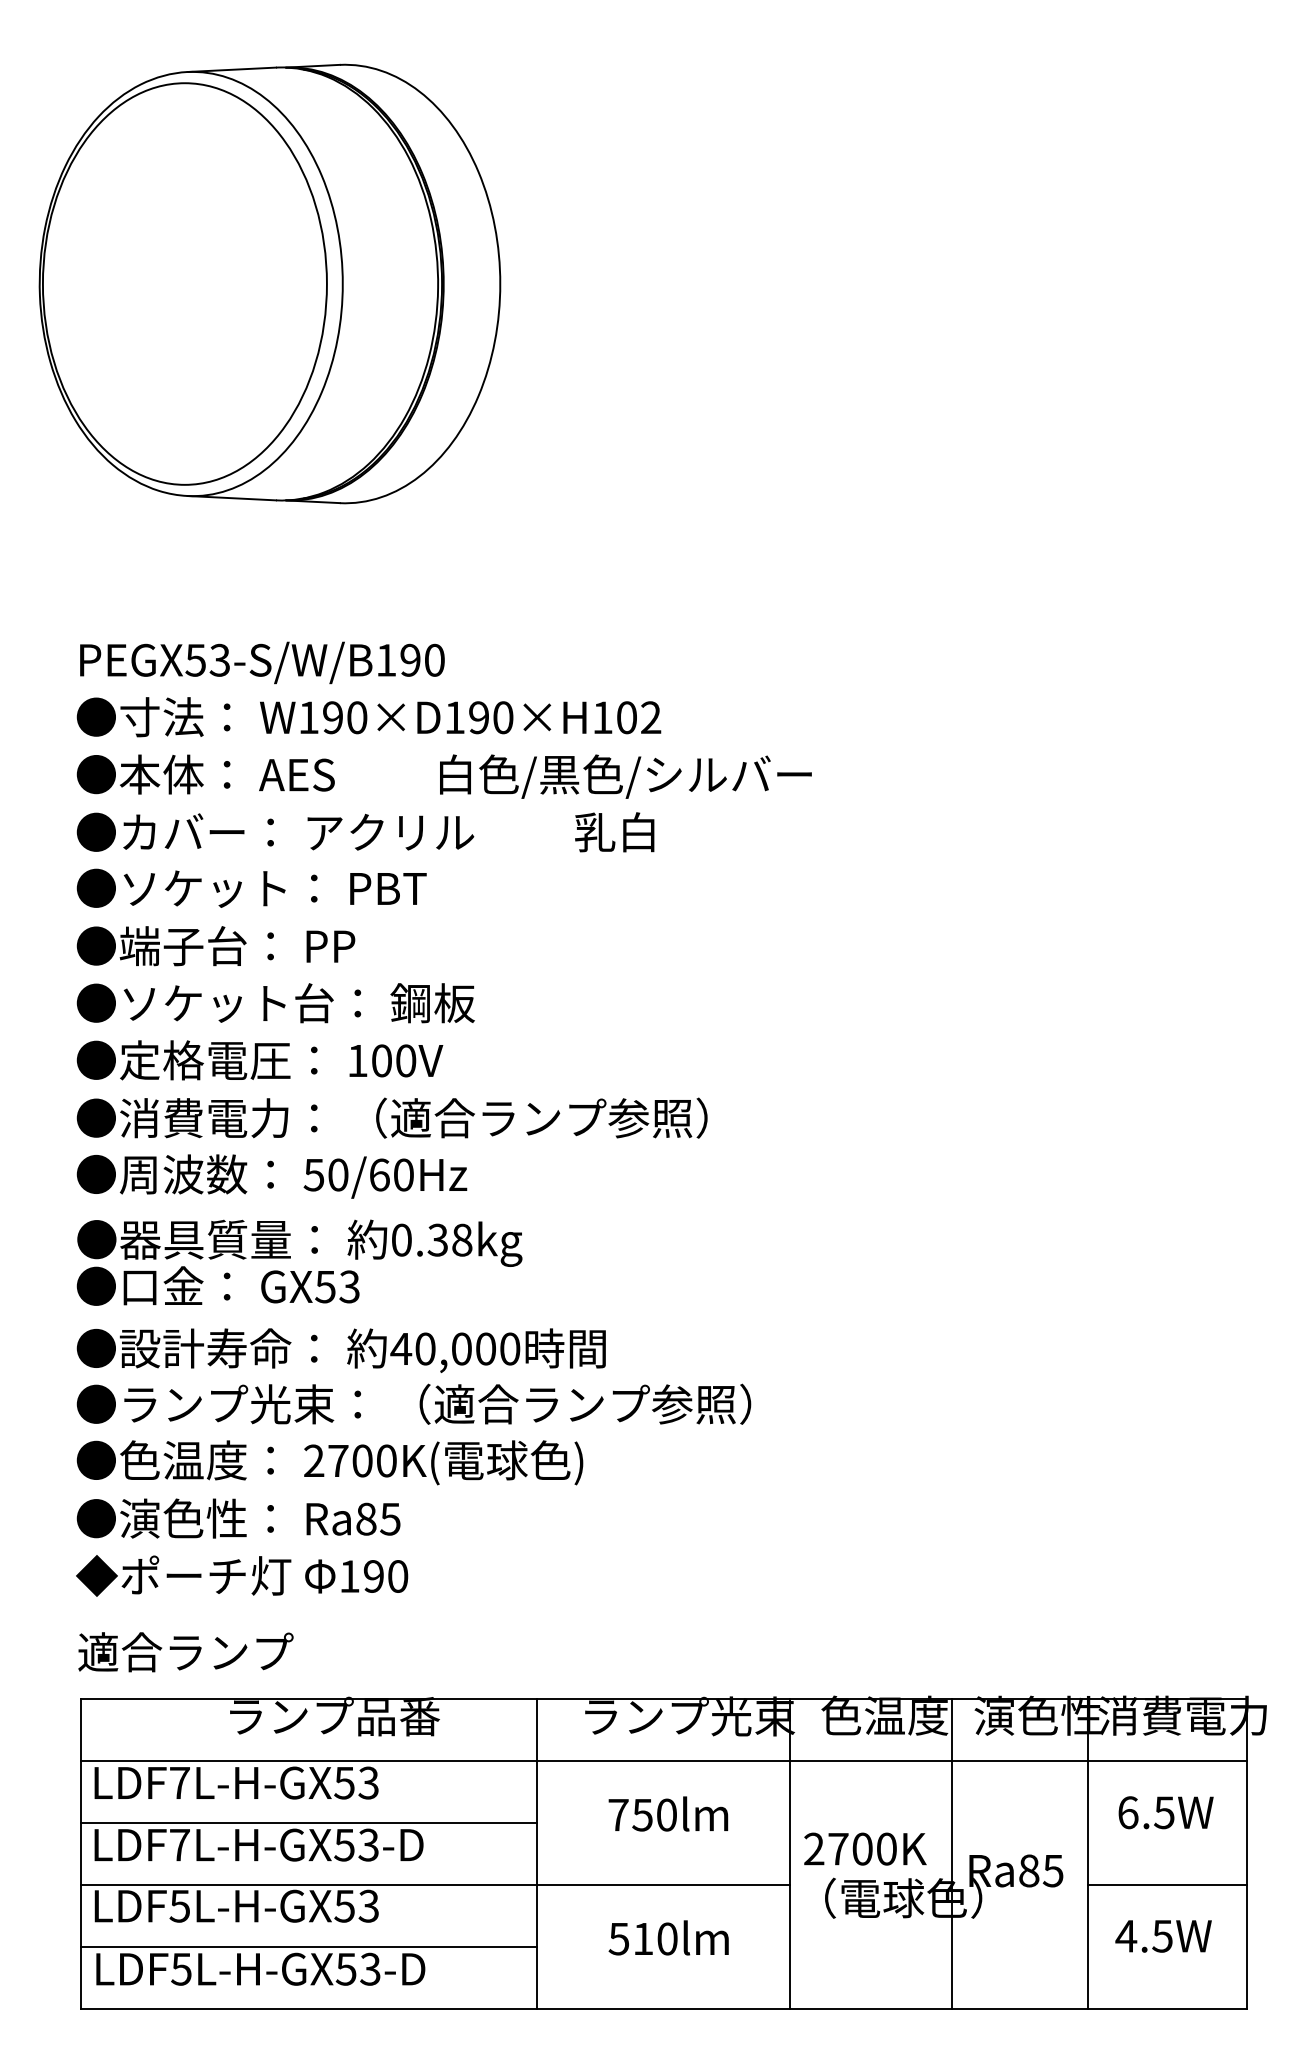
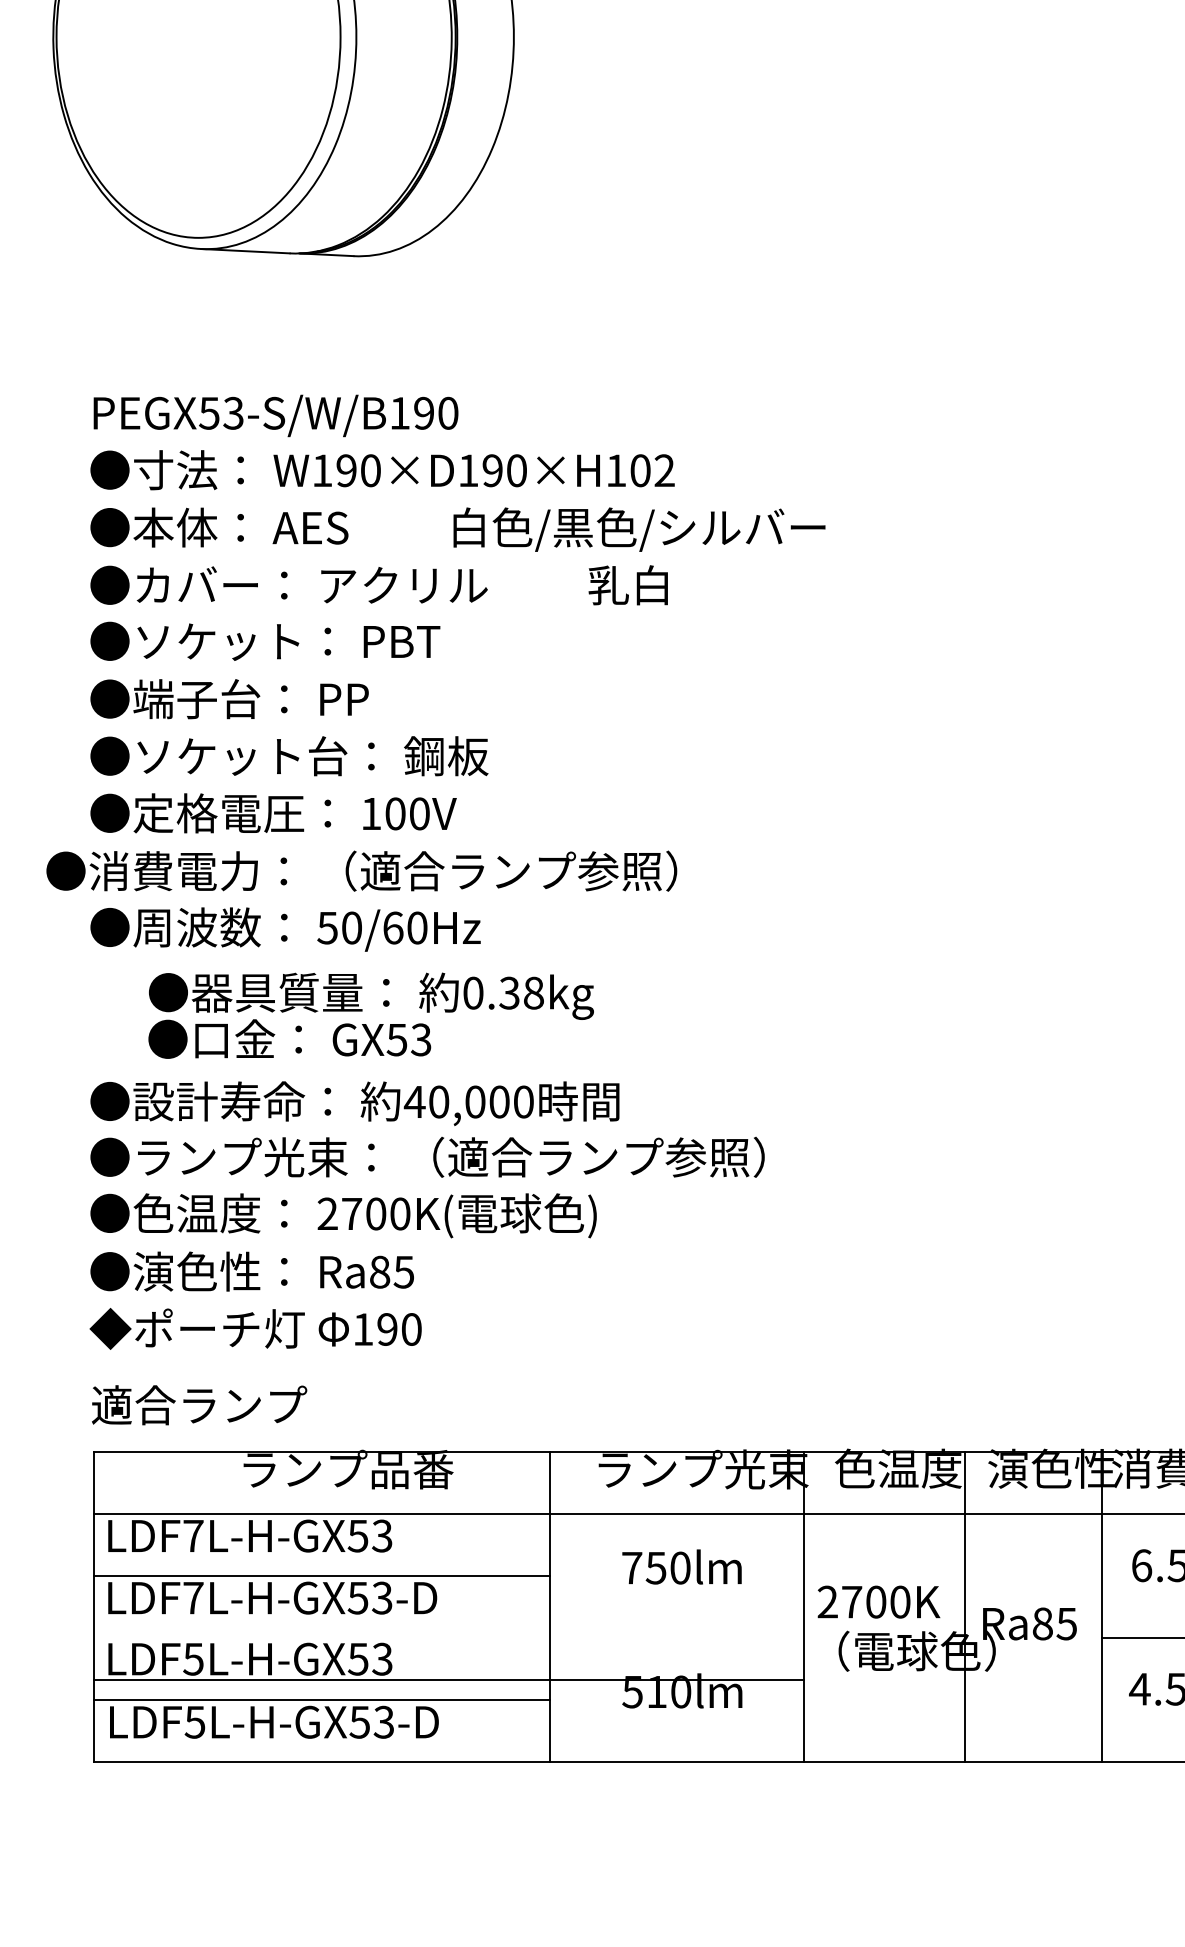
text: (391, 1117) -> (361, 870), moved
text: (299, 1262) -> (371, 1015), moved
line: (435, 1884) -> (449, 1679), moved

